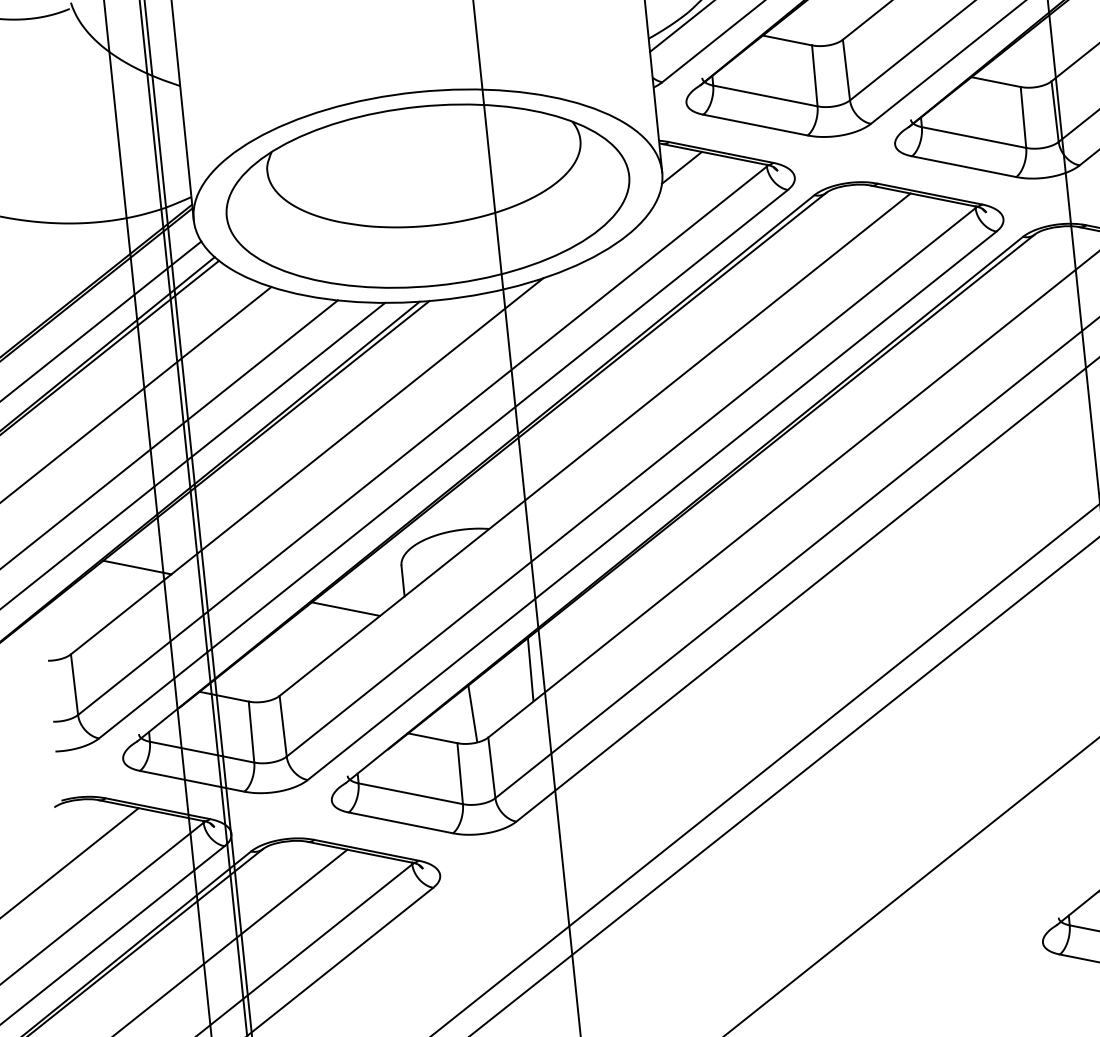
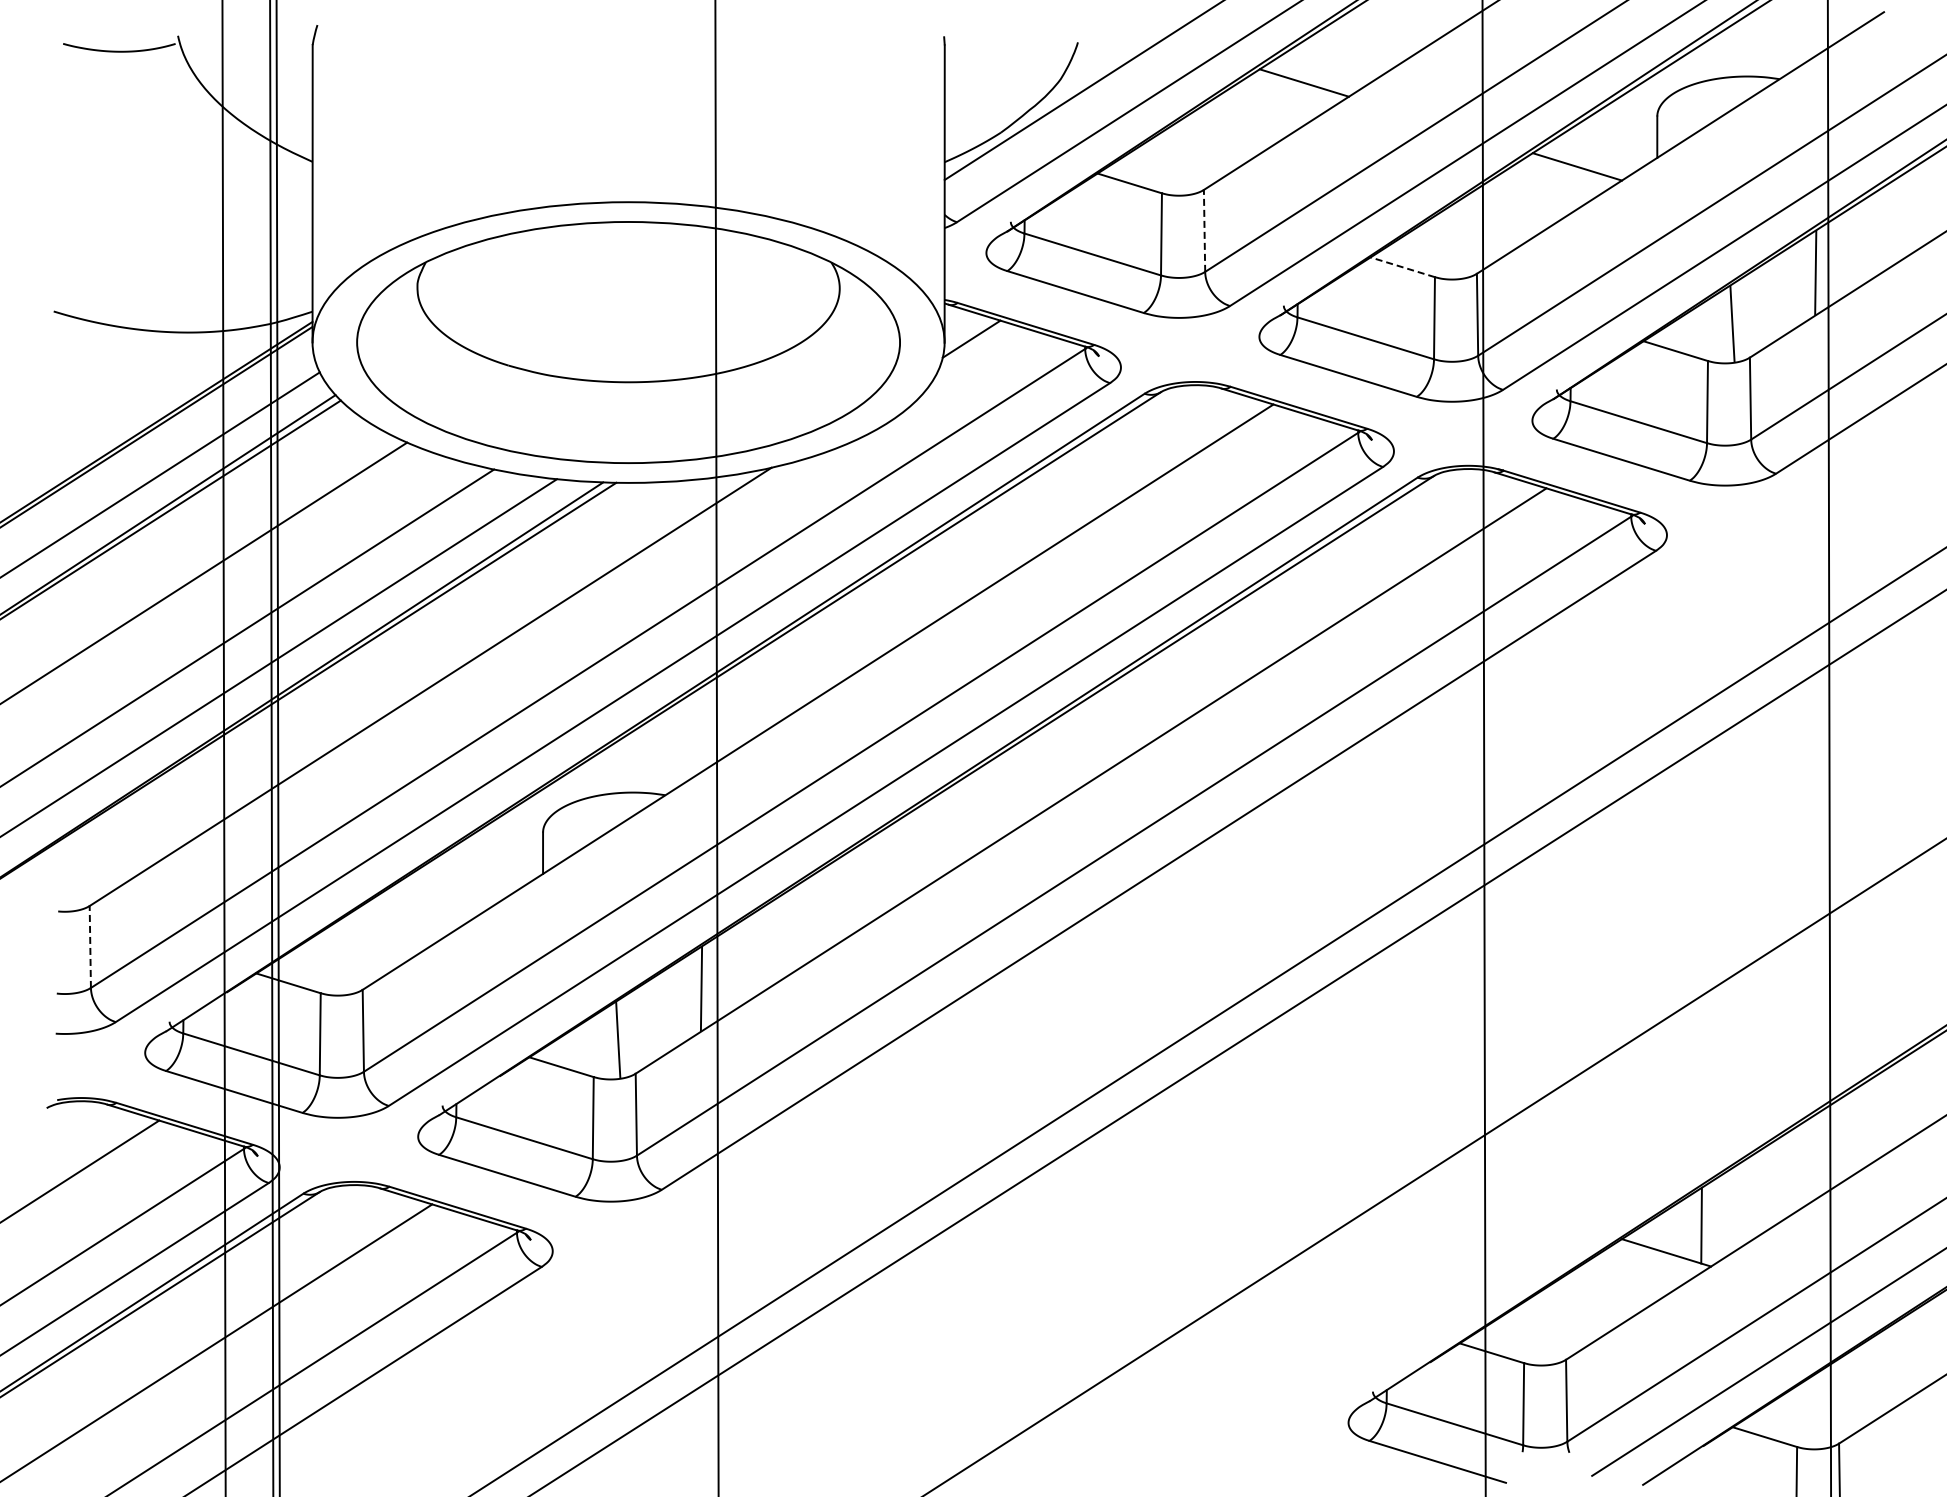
line: (846, 69) -> (1204, 230), solid -> dashed
line: (995, 82) -> (1402, 267), solid -> dashed
line: (136, 567) -> (189, 798), removed
line: (345, 608) -> (462, 882), removed
line: (74, 684) -> (90, 946), solid -> dashed

